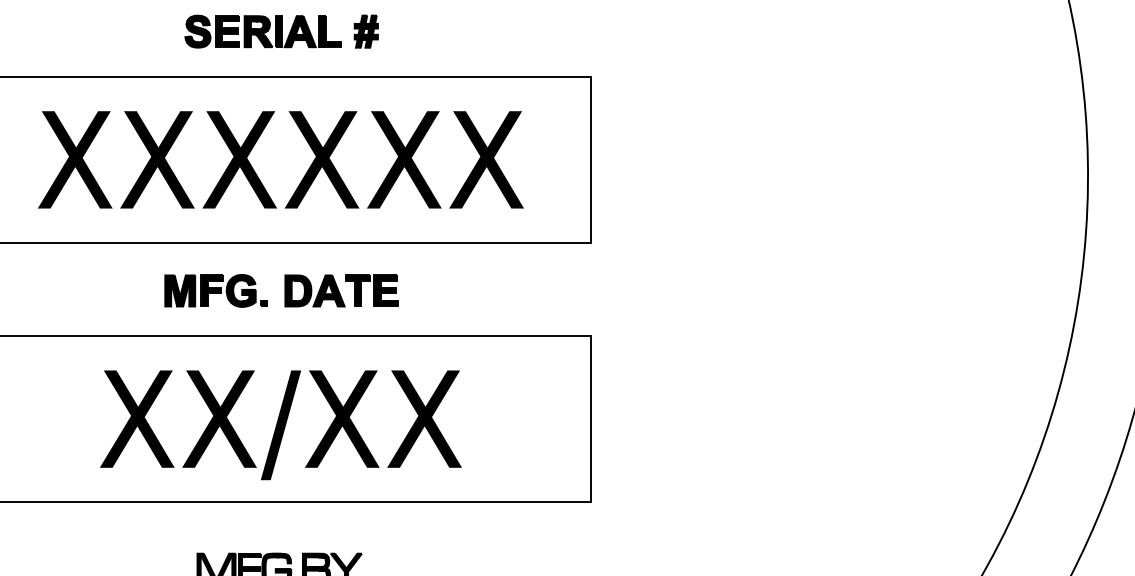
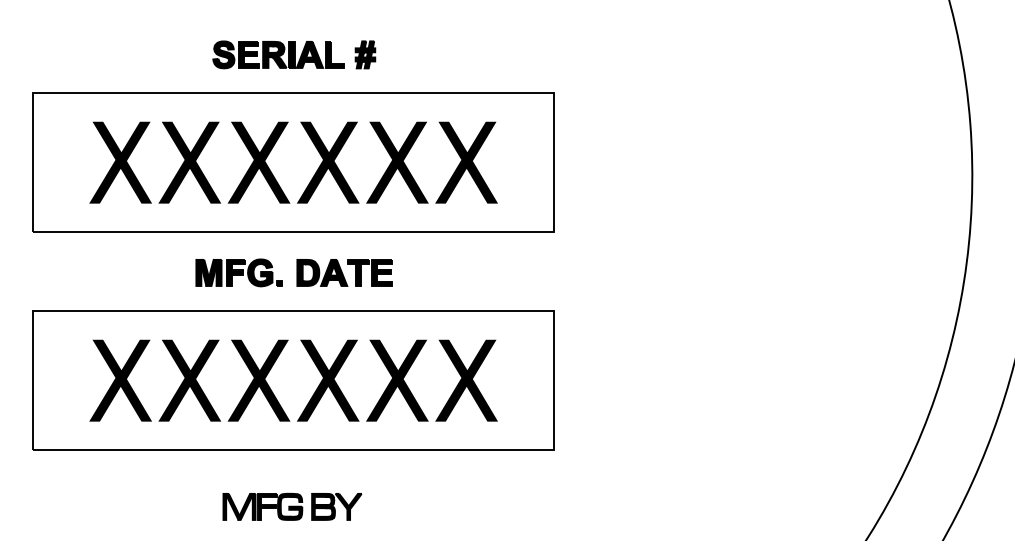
text: (280, 424) -> (293, 385), XX/XX -> XXXXXX

